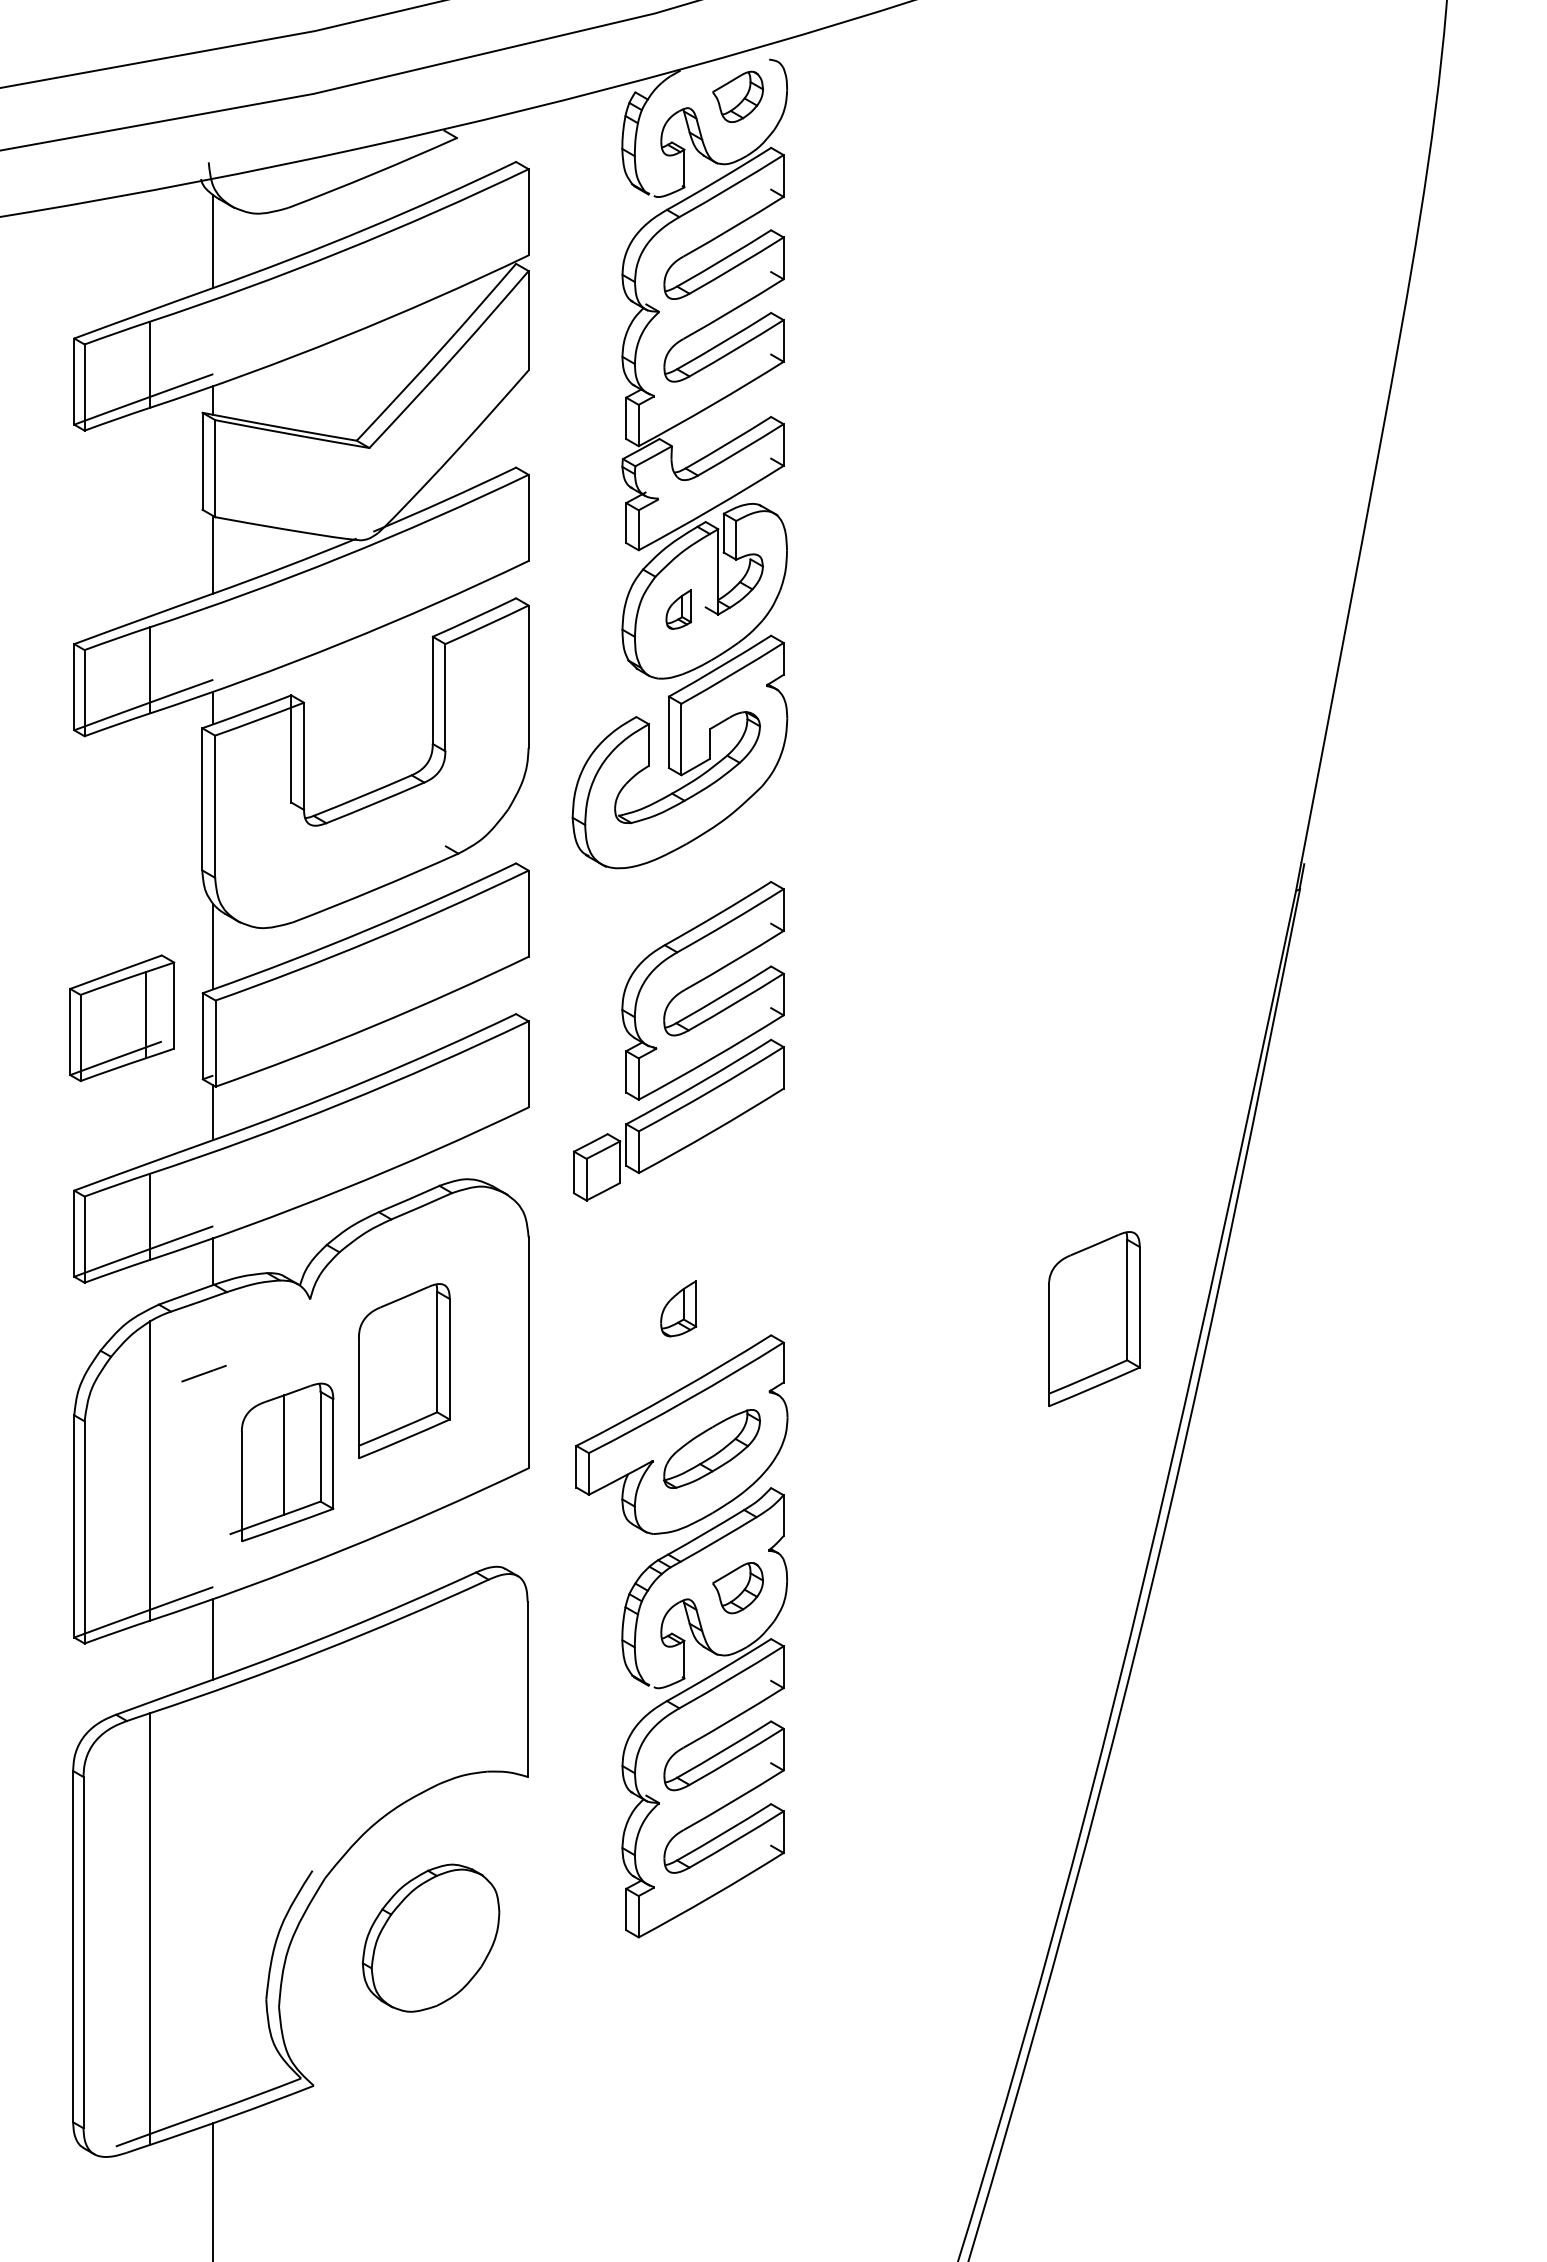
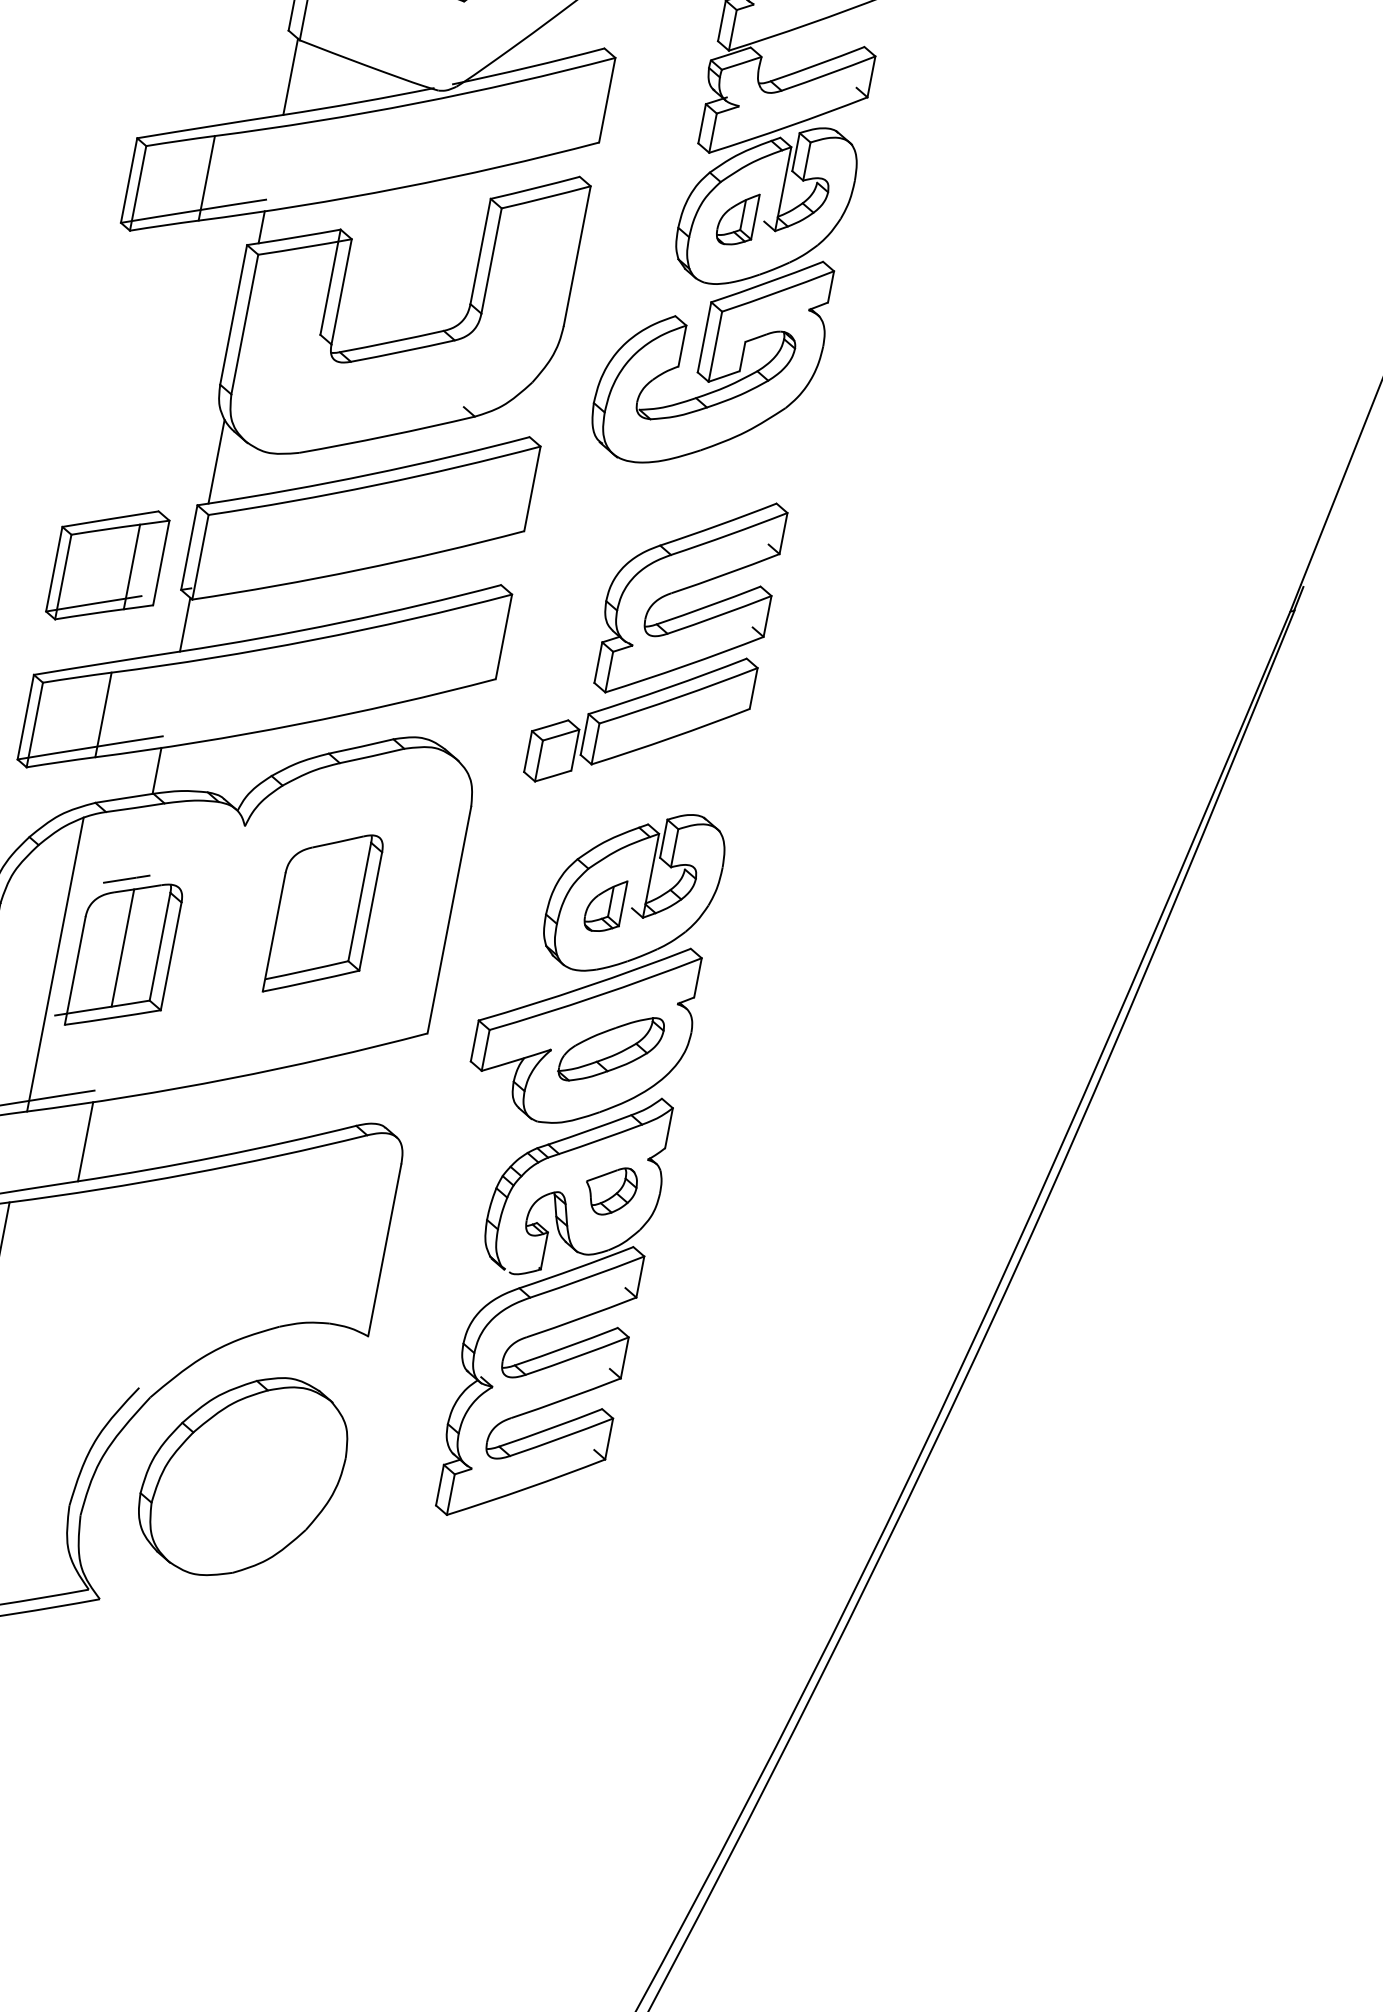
part: (678, 609) -> (737, 218), size x1.43
part: (122, 1018) -> (108, 565), moved
part: (704, 1290) -> (633, 892), added
part: (1094, 1318) -> (1011, 993), removed
part: (281, 1462) -> (118, 954), moved
part: (430, 1938) -> (242, 1476), size x1.43

